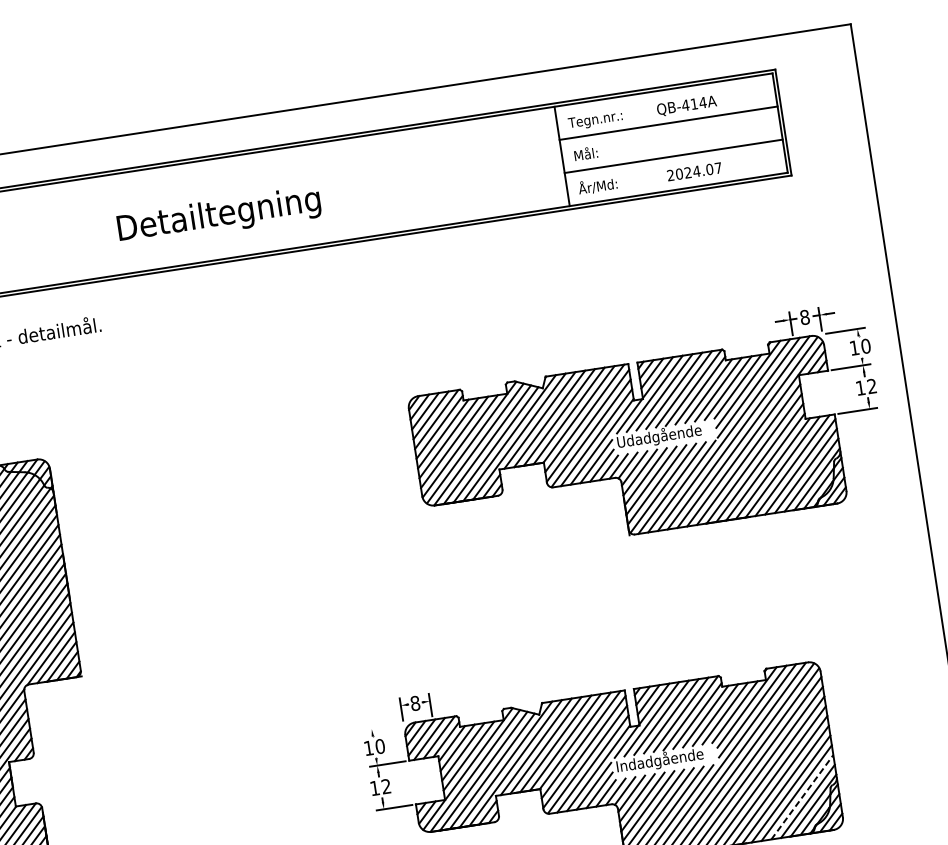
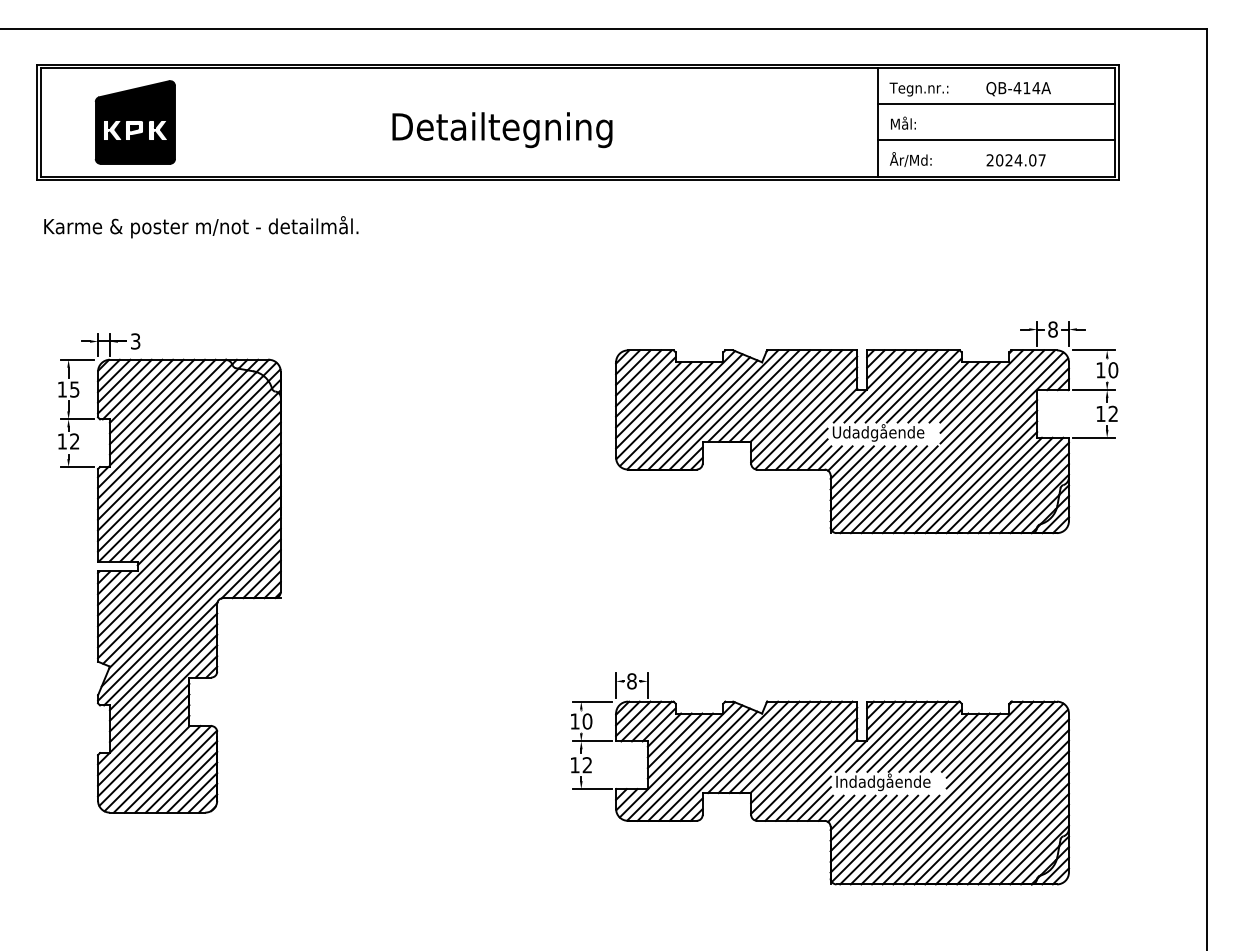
part: (647, 433) -> (866, 427), moved
line: (382, 727) -> (592, 701), added
line: (802, 797) -> (1029, 844), dashed -> solid

